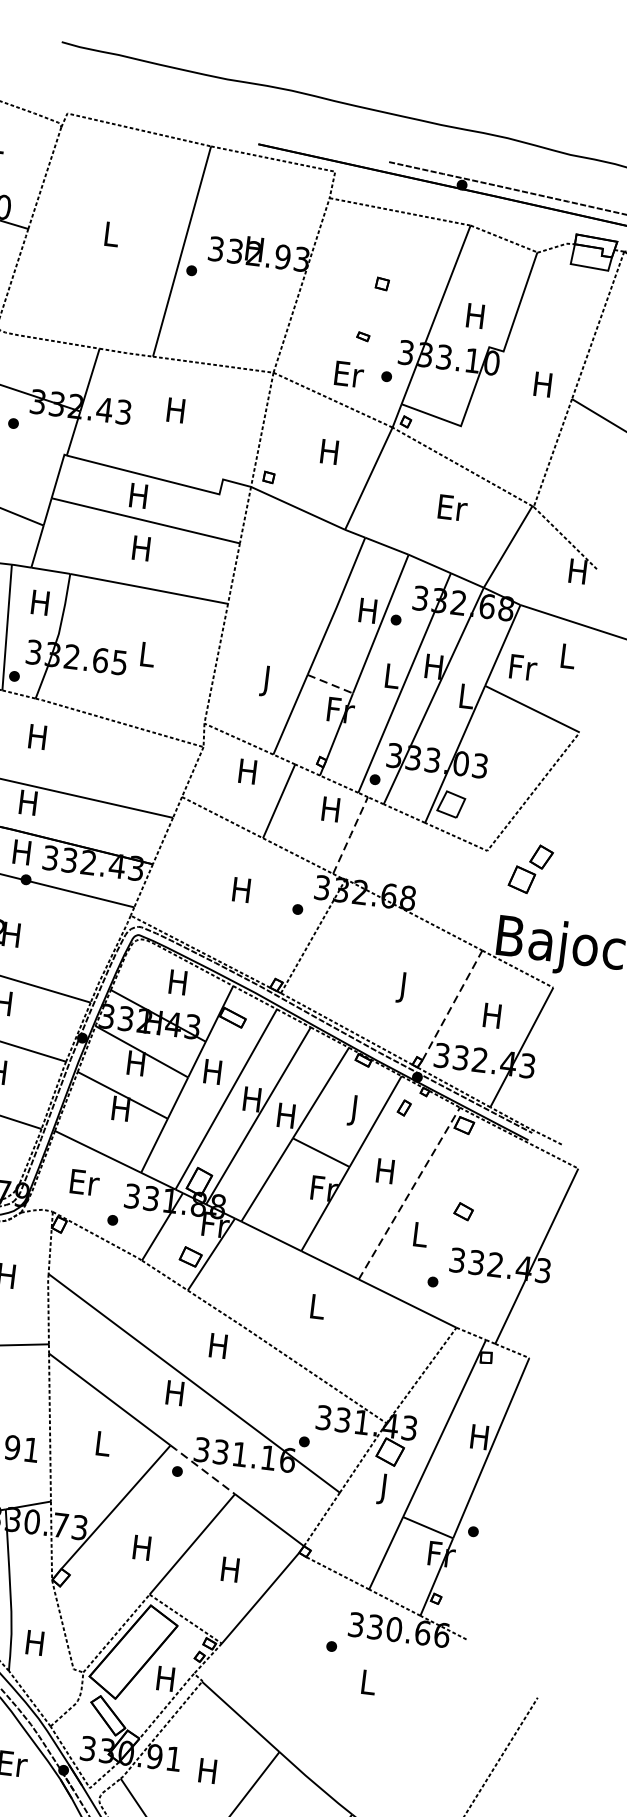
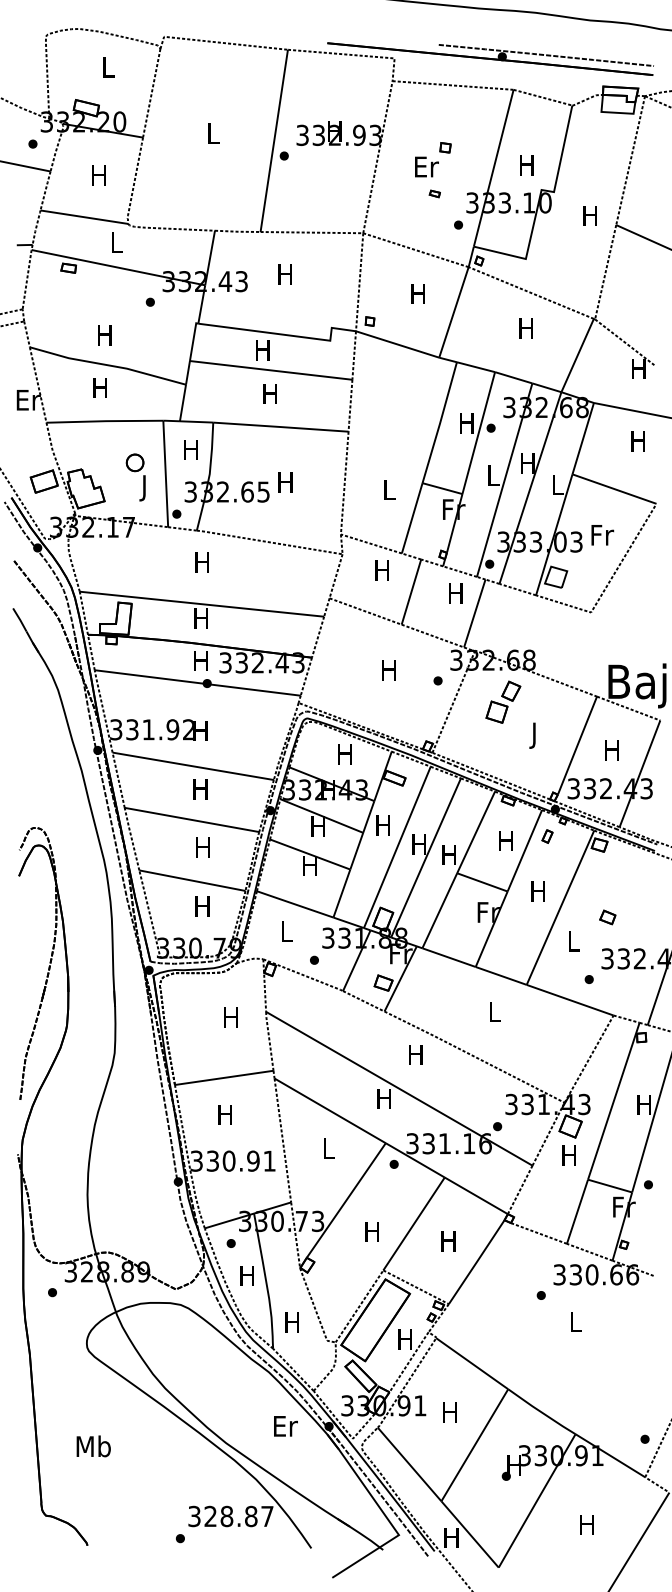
text: (348, 373) -> (426, 166), moved
text: (453, 508) -> (527, 328), Er -> H
text: (146, 654) -> (285, 482), L -> H
text: (566, 656) -> (637, 441), L -> H
text: (523, 667) -> (602, 535), moved
text: (267, 681) -> (389, 492), J -> L
line: (330, 684) -> (442, 488), dashed -> solid
line: (350, 835) -> (474, 613), dashed -> solid
part: (531, 868) -> (503, 701), moved
line: (452, 1005) -> (577, 745), dashed -> solid
text: (353, 1110) -> (505, 843), J -> H
text: (85, 1182) -> (287, 931), Er -> L
line: (409, 1193) -> (560, 907), dashed -> solid
line: (202, 1468) -> (414, 1159), dashed -> solid
text: (383, 1489) -> (568, 1158), J -> H

